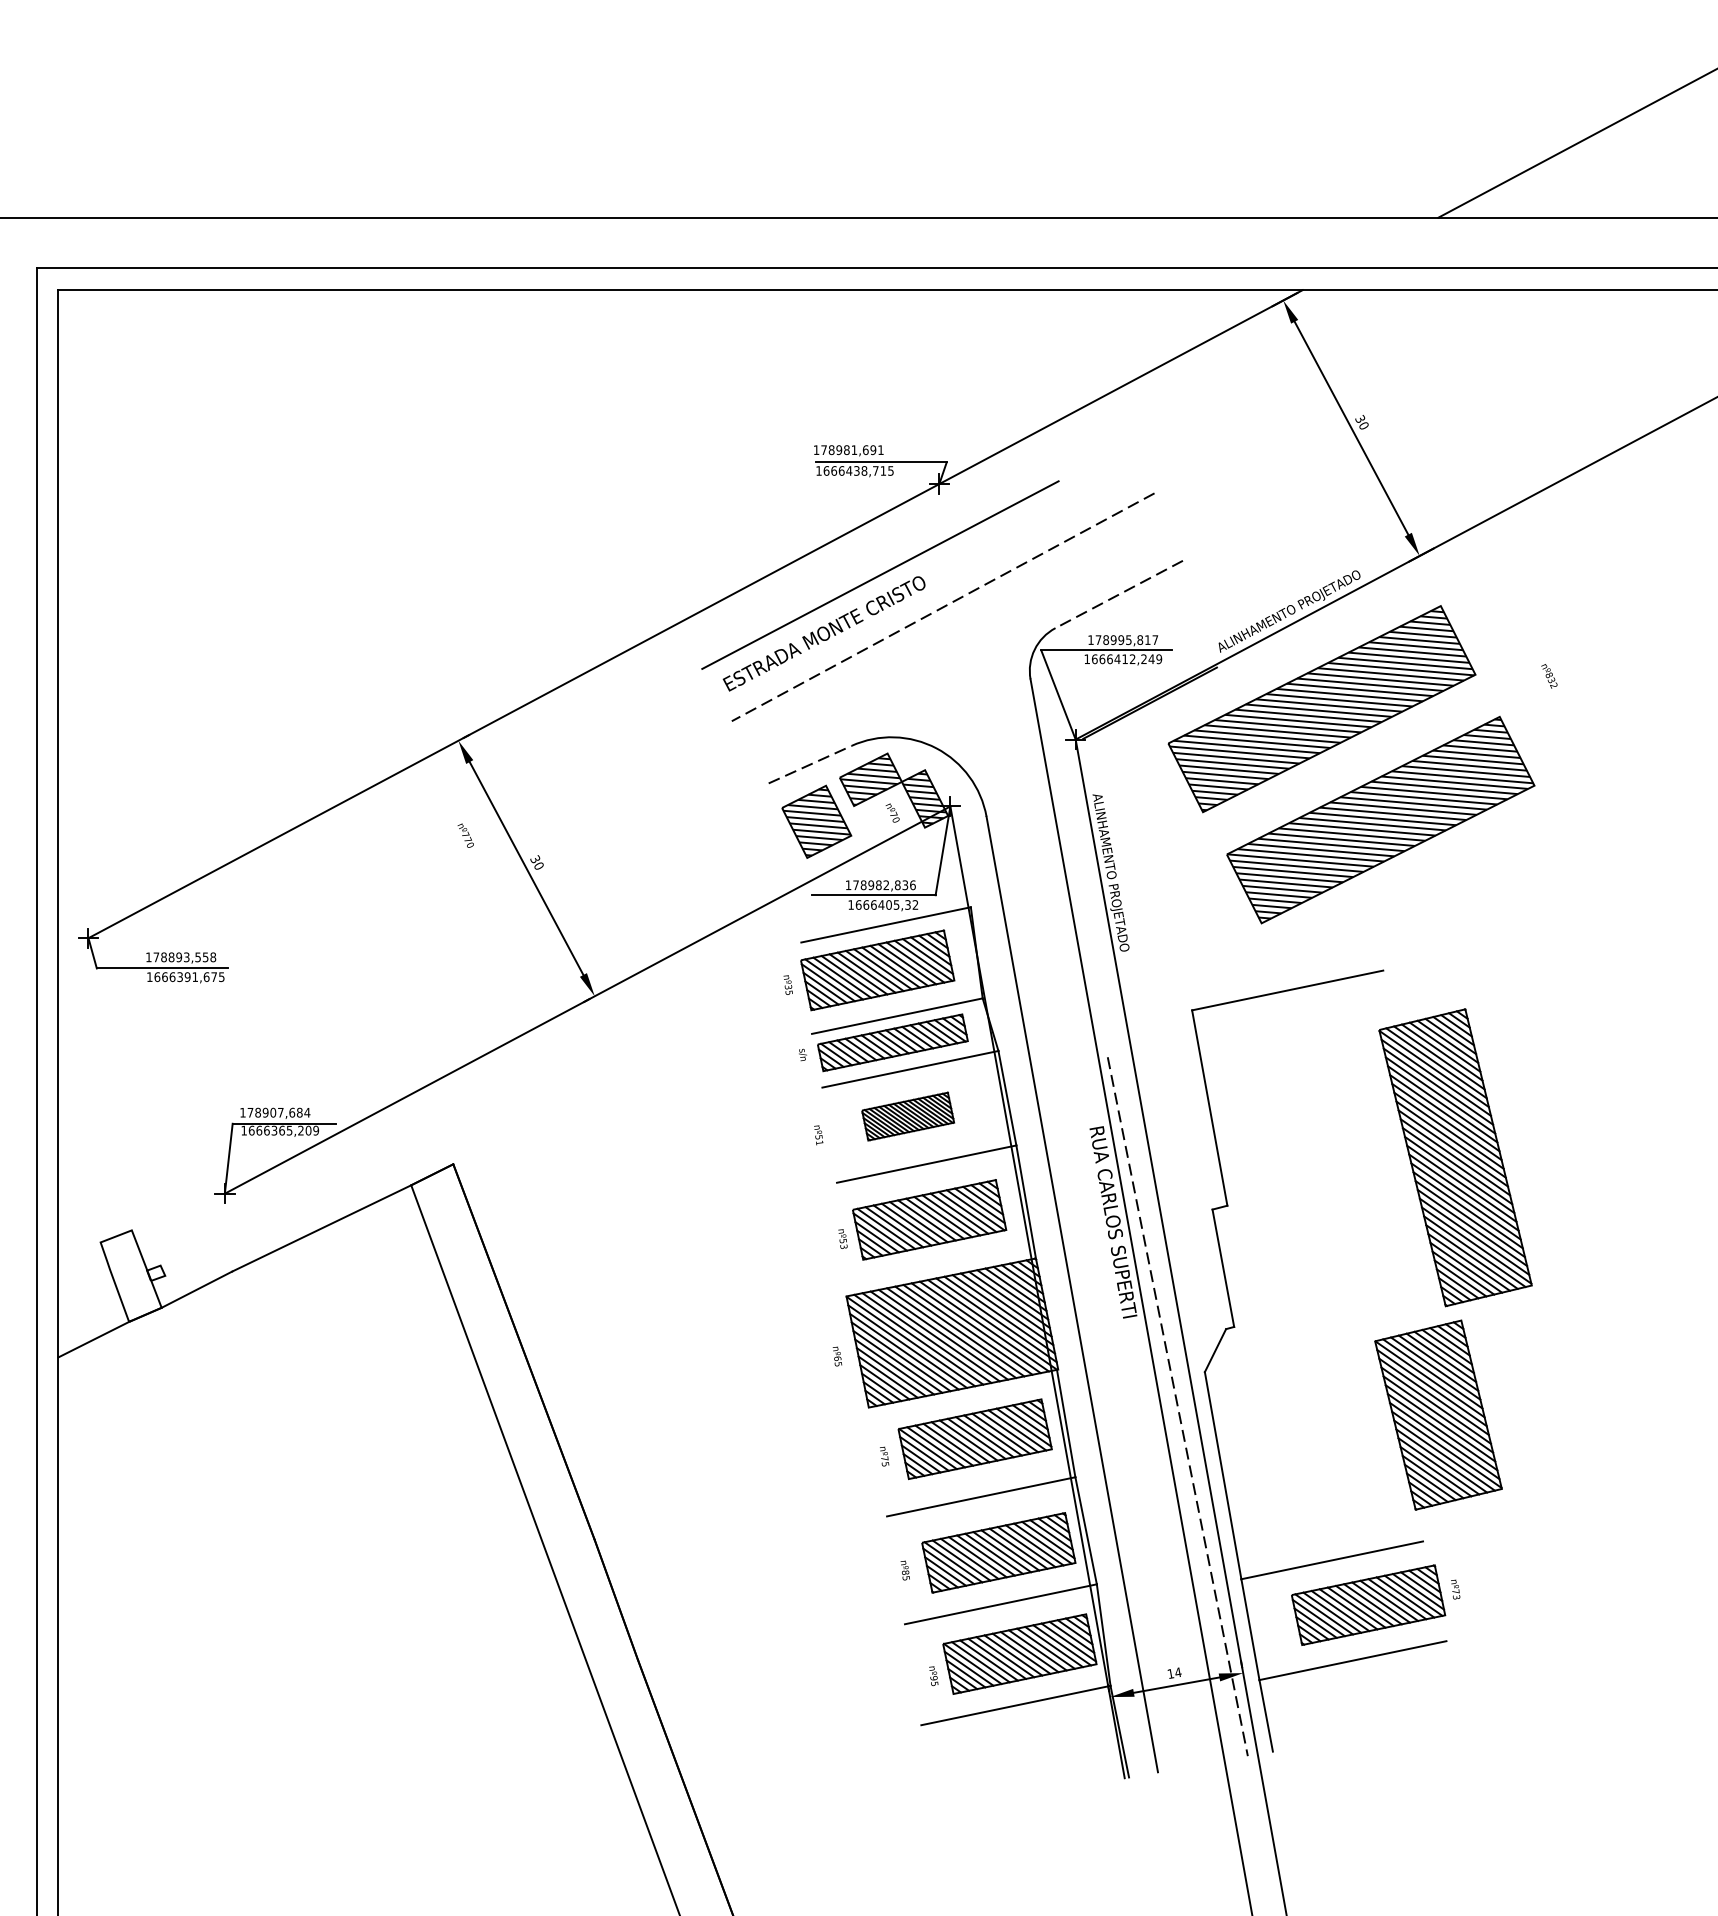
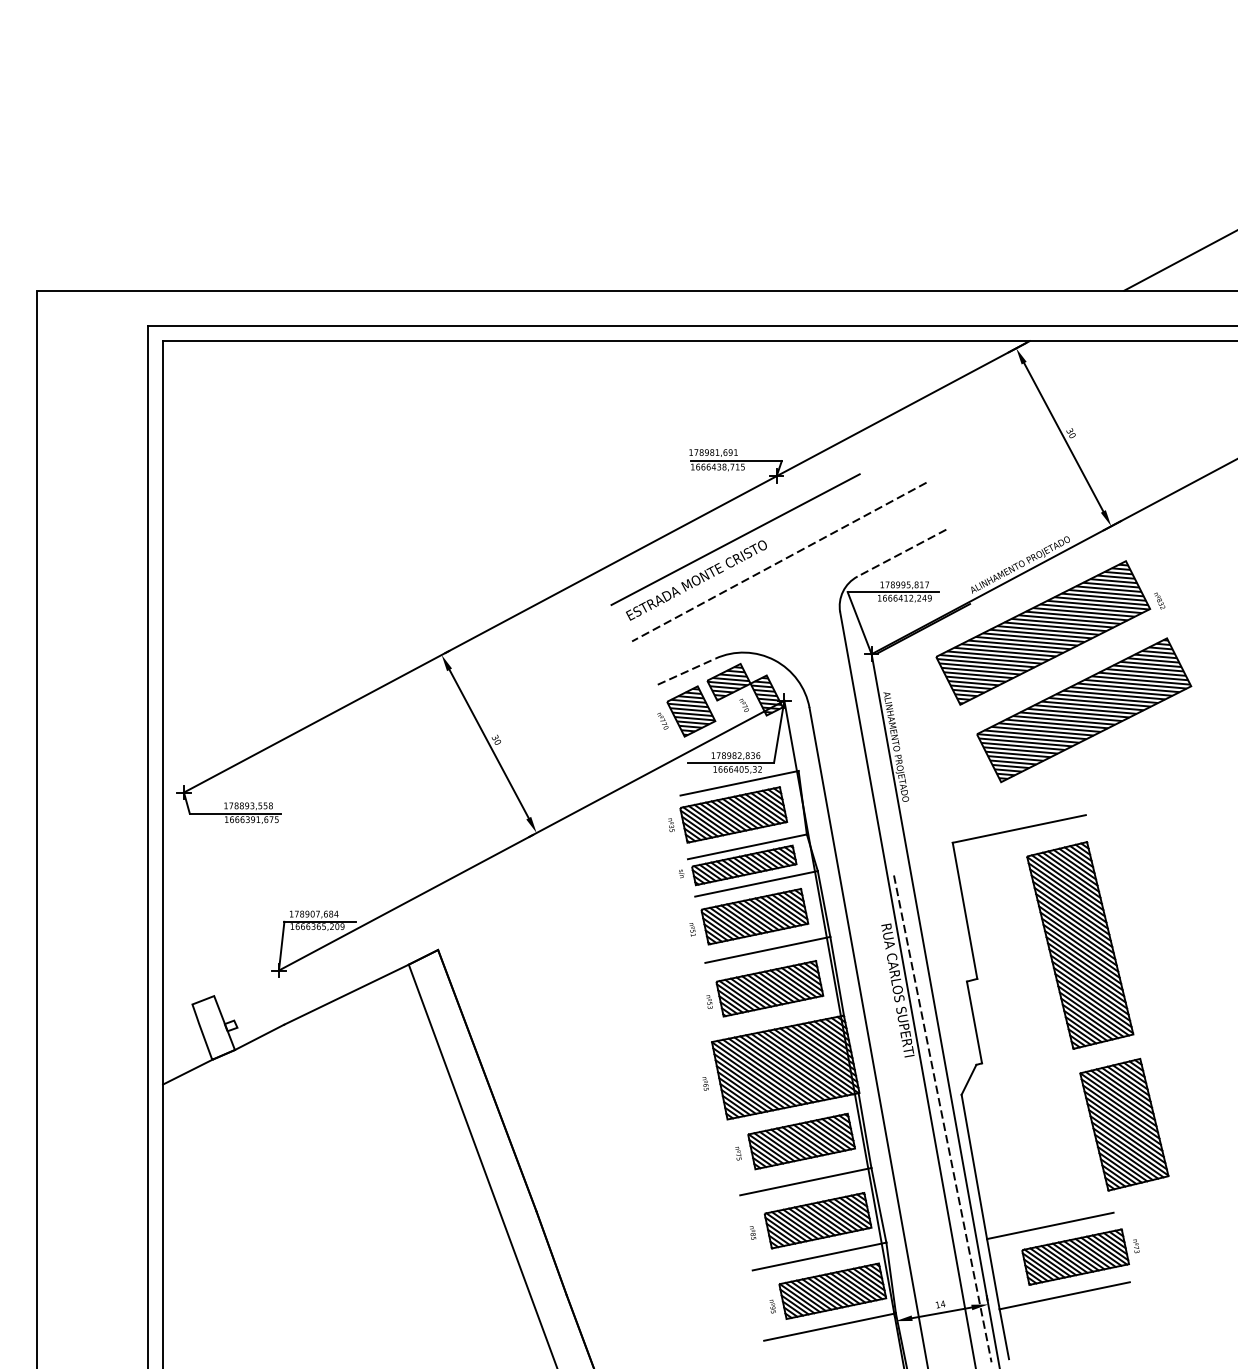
text: (1549, 675) -> (1159, 600), moved
text: (465, 834) -> (662, 720), moved
part: (907, 1116) -> (754, 916), size x1.67
part: (1455, 1157) -> (1080, 945), moved

